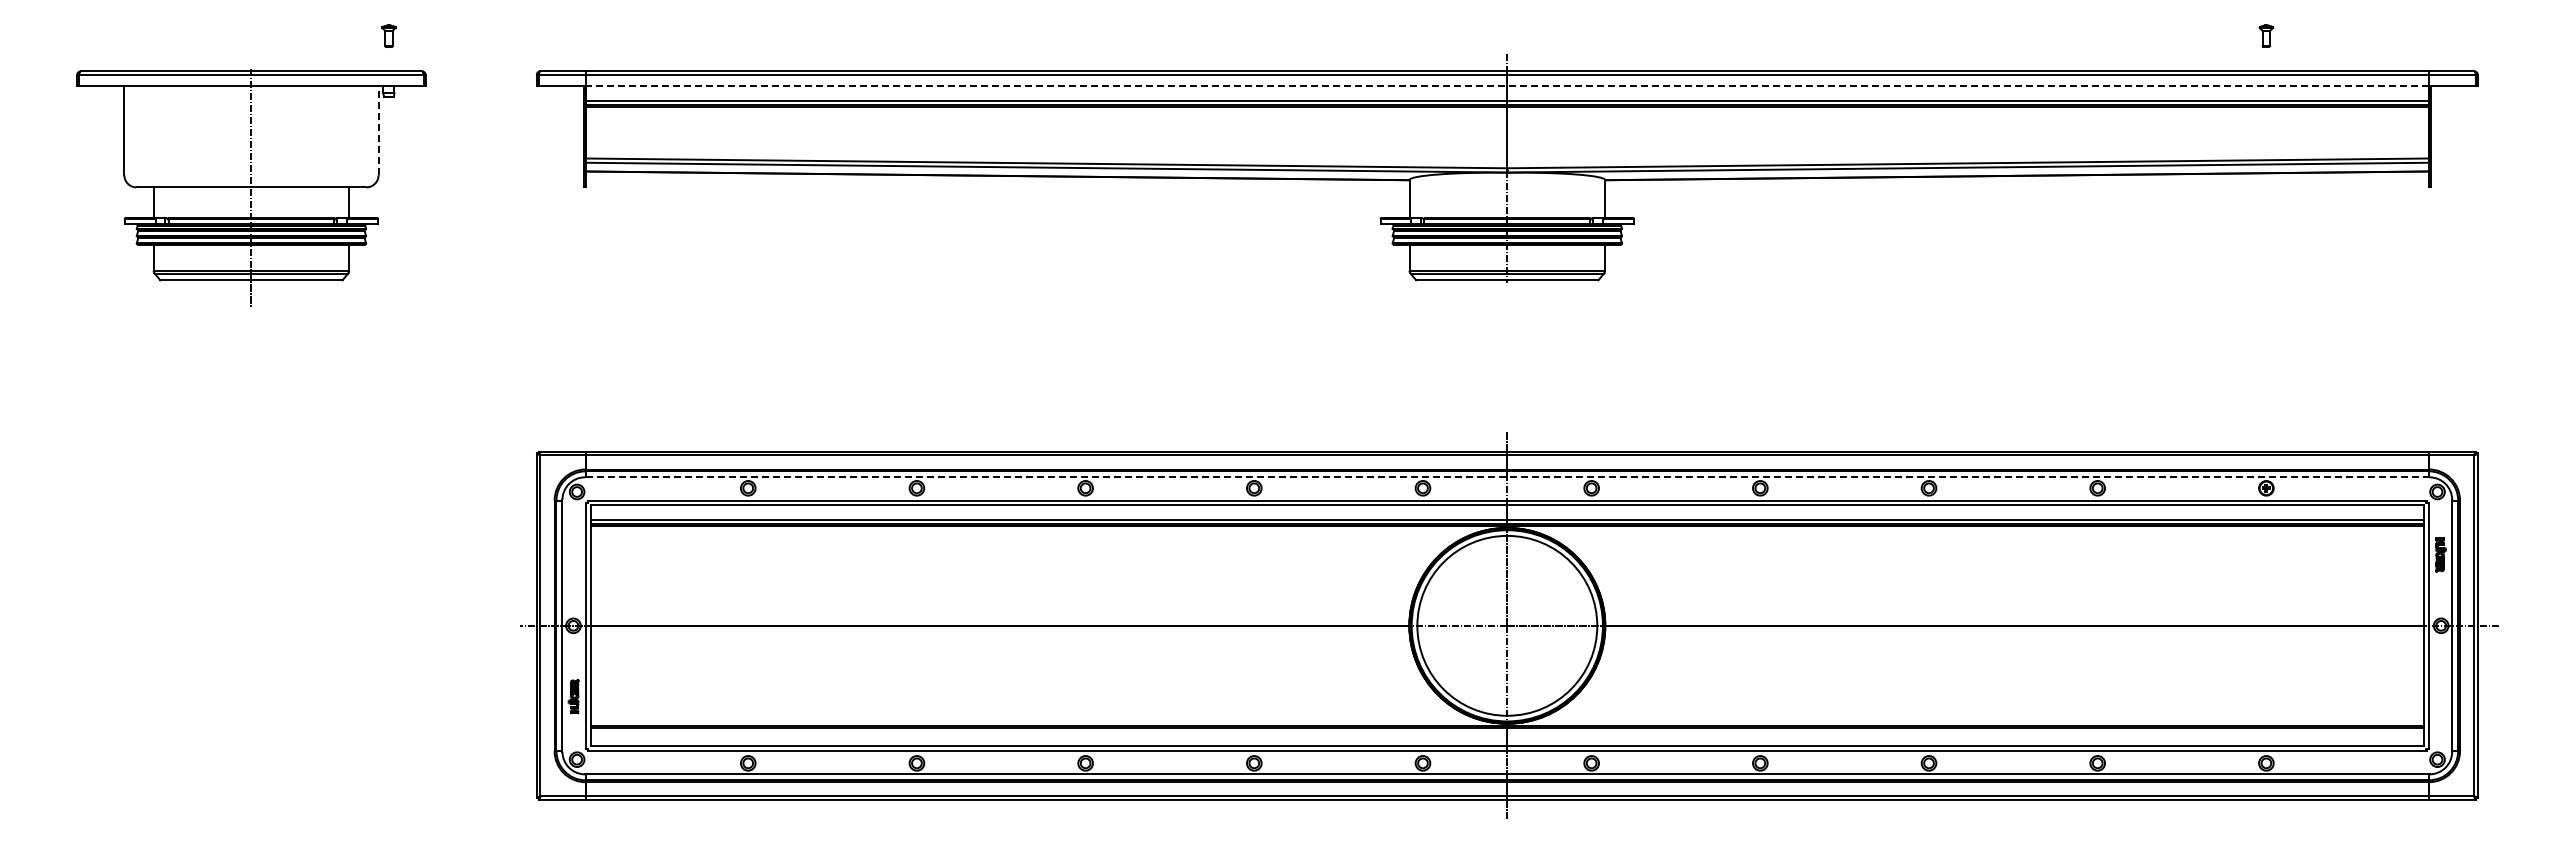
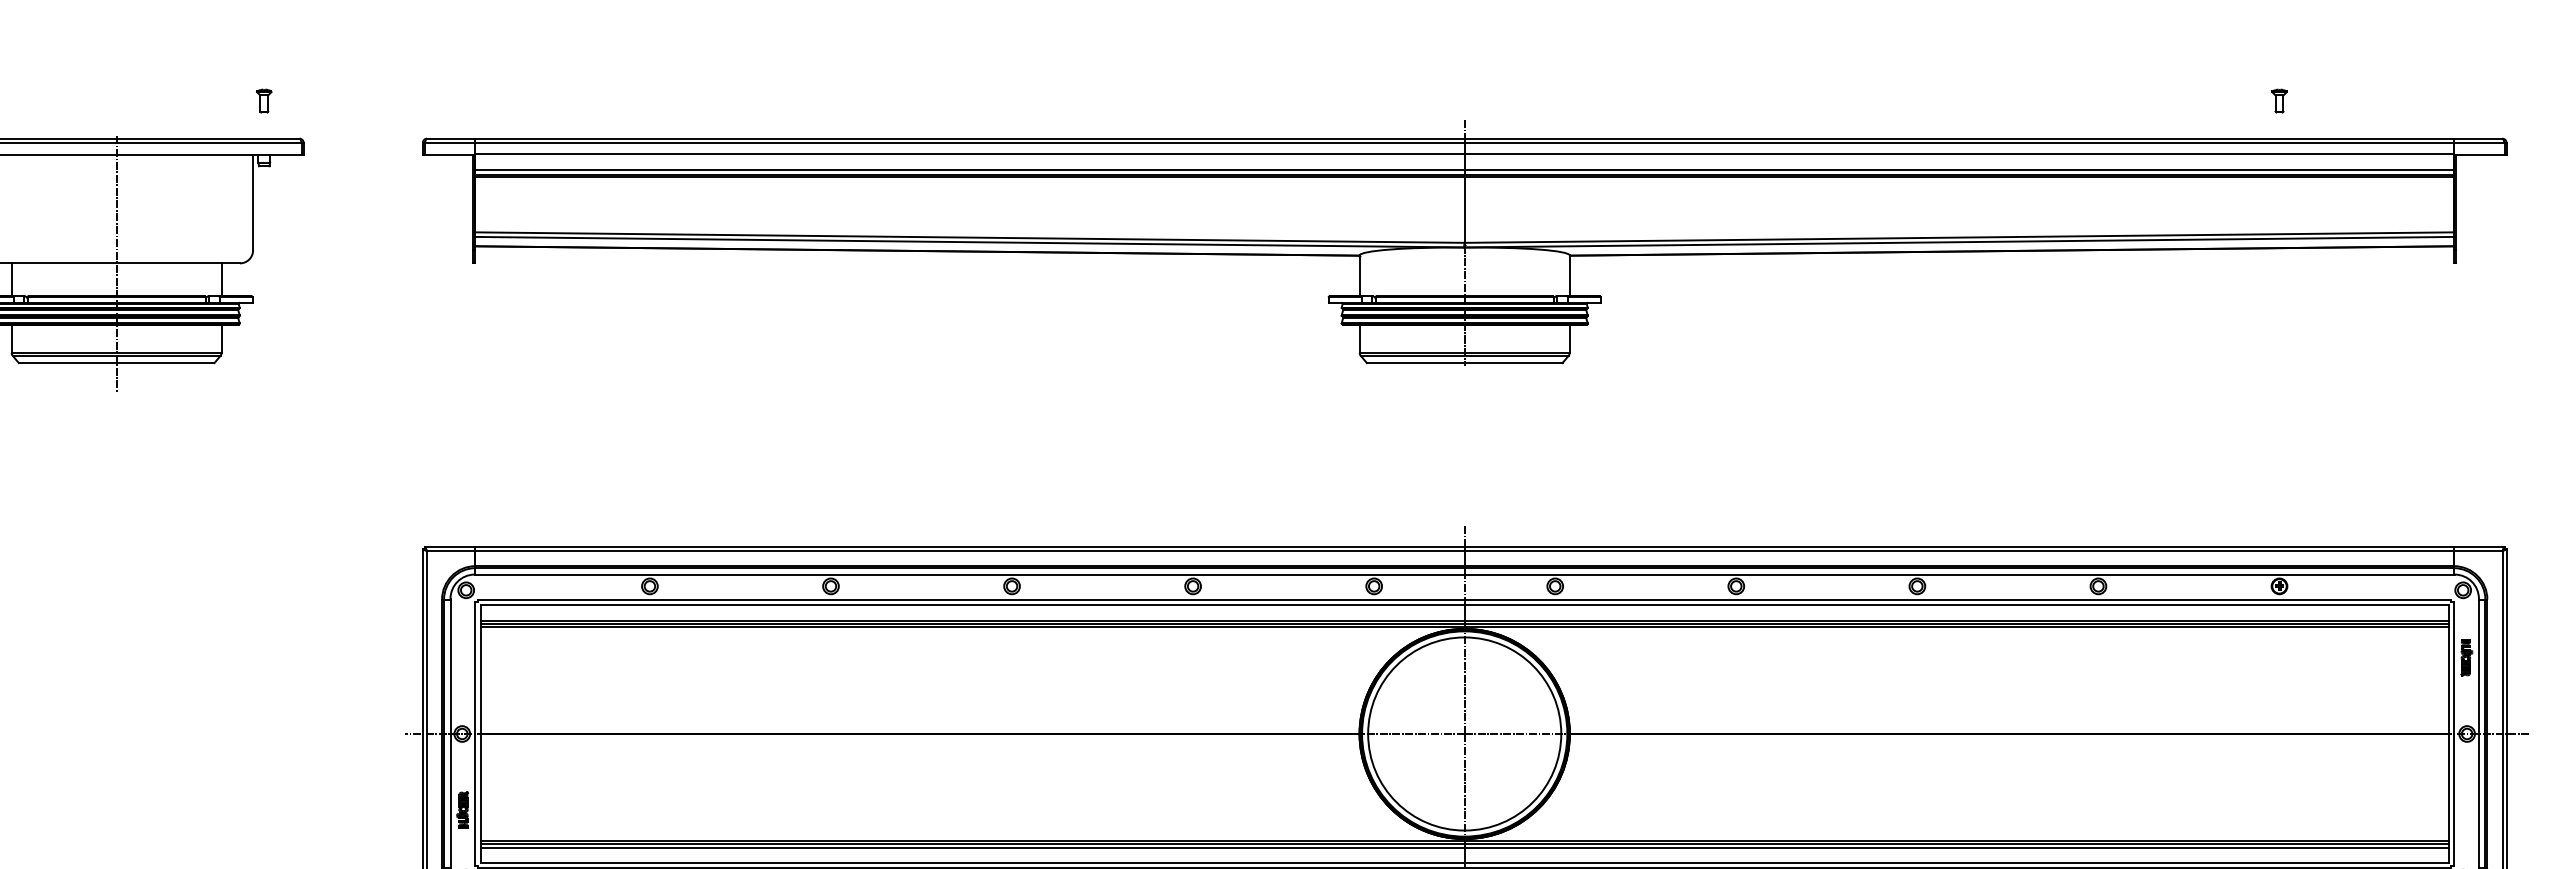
line: (1507, 85) -> (1464, 153), dashed -> solid
line: (378, 130) -> (253, 202), dashed -> solid
line: (1506, 477) -> (1463, 574), dashed -> solid
line: (1507, 731) -> (1464, 847), added

